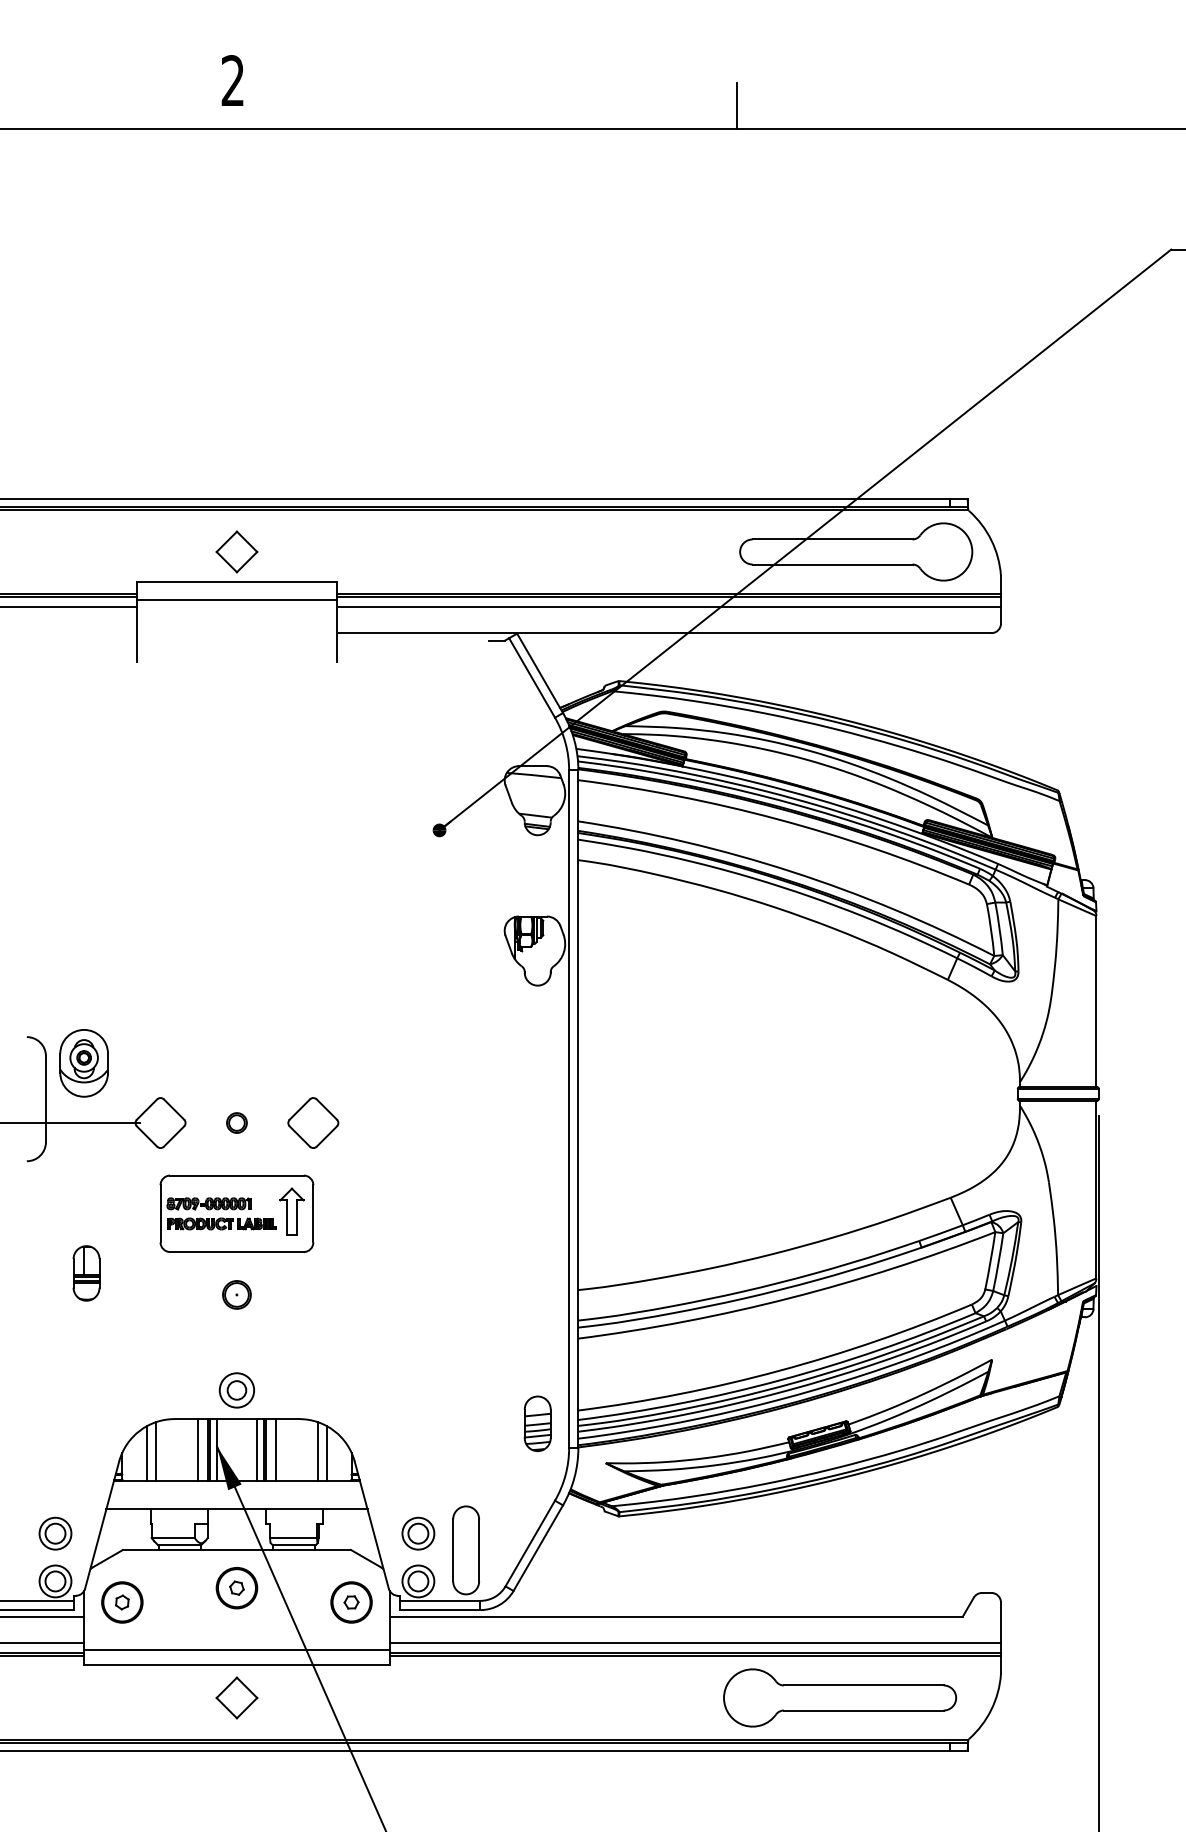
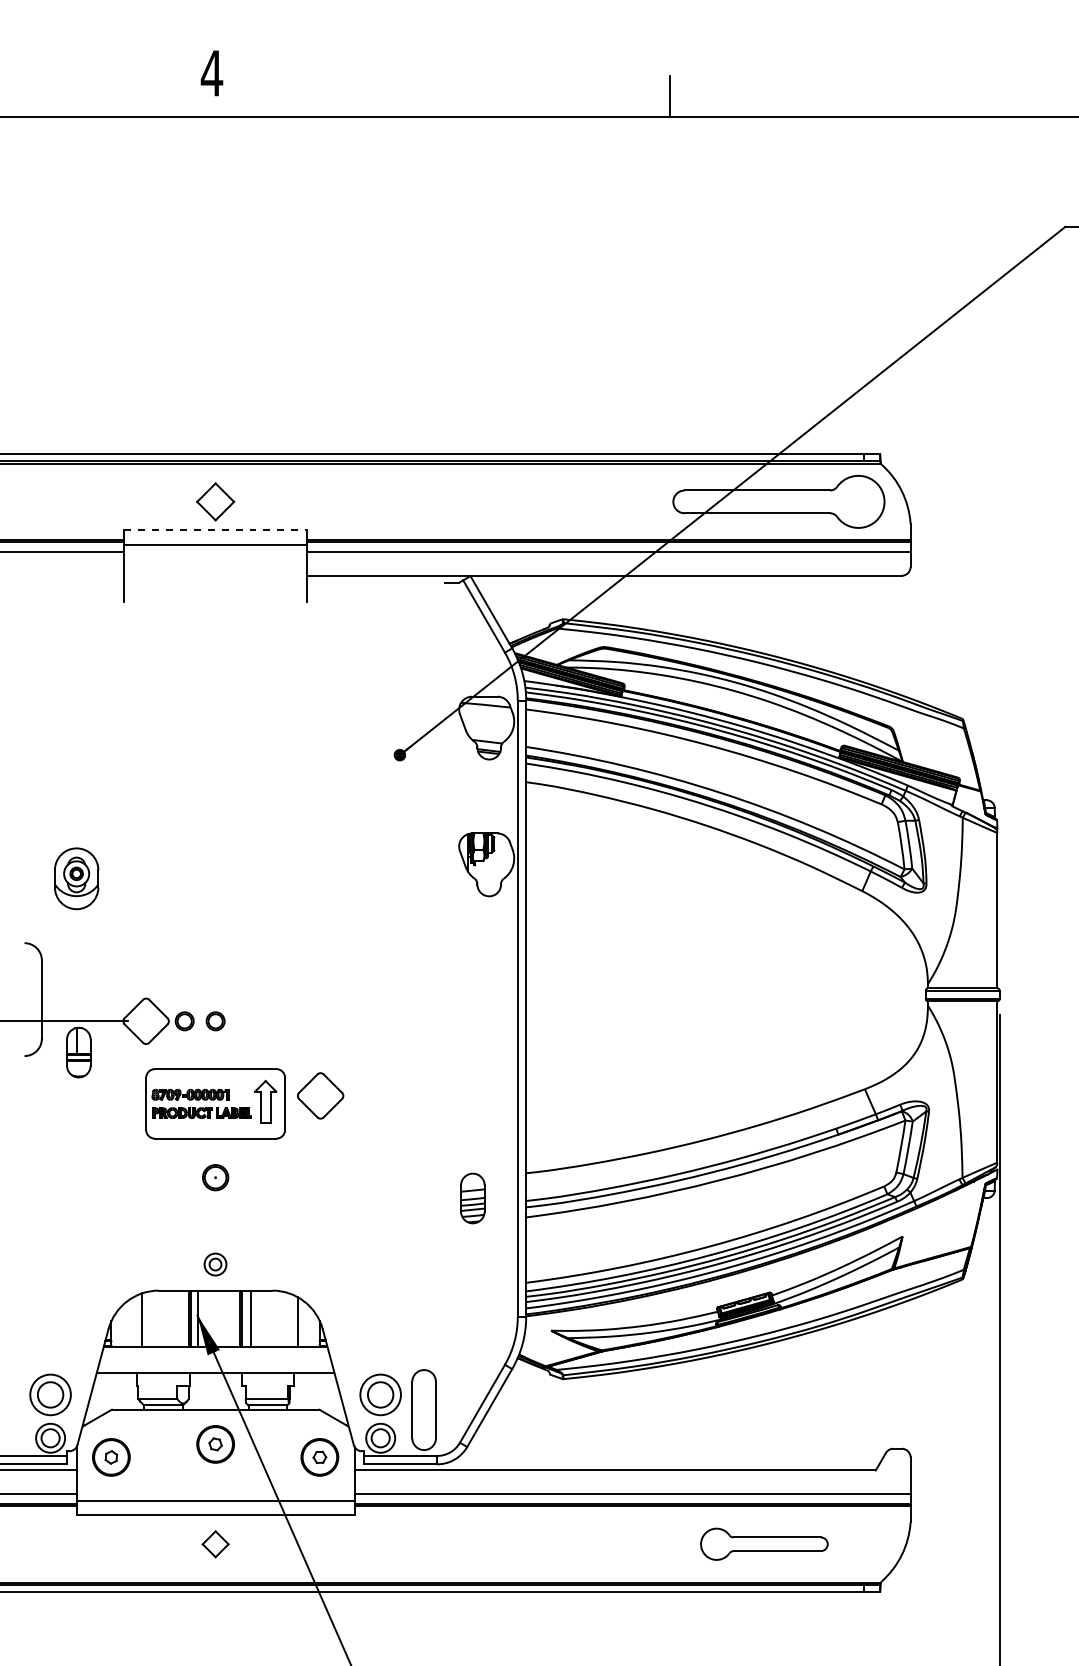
text: (232, 80) -> (211, 73), 2 -> 4
line: (237, 582) -> (216, 529), solid -> dashed
part: (83, 1063) -> (76, 878), moved
part: (202, 1122) -> (184, 1020), added
part: (313, 1122) -> (320, 1095), moved
part: (86, 1273) -> (78, 1052), moved
part: (236, 1390) -> (215, 1264), size x0.7
part: (537, 1423) -> (472, 1198), moved
line: (197, 1449) -> (179, 1318), removed
line: (256, 1449) -> (233, 1318), removed
line: (317, 1451) -> (288, 1320), removed
line: (146, 1453) -> (133, 1321), removed
part: (55, 1533) -> (50, 1394), size x1.4
part: (418, 1533) -> (380, 1394), size x1.4
part: (236, 1697) -> (215, 1543), size x0.7
part: (840, 1697) -> (764, 1543), size x0.6

